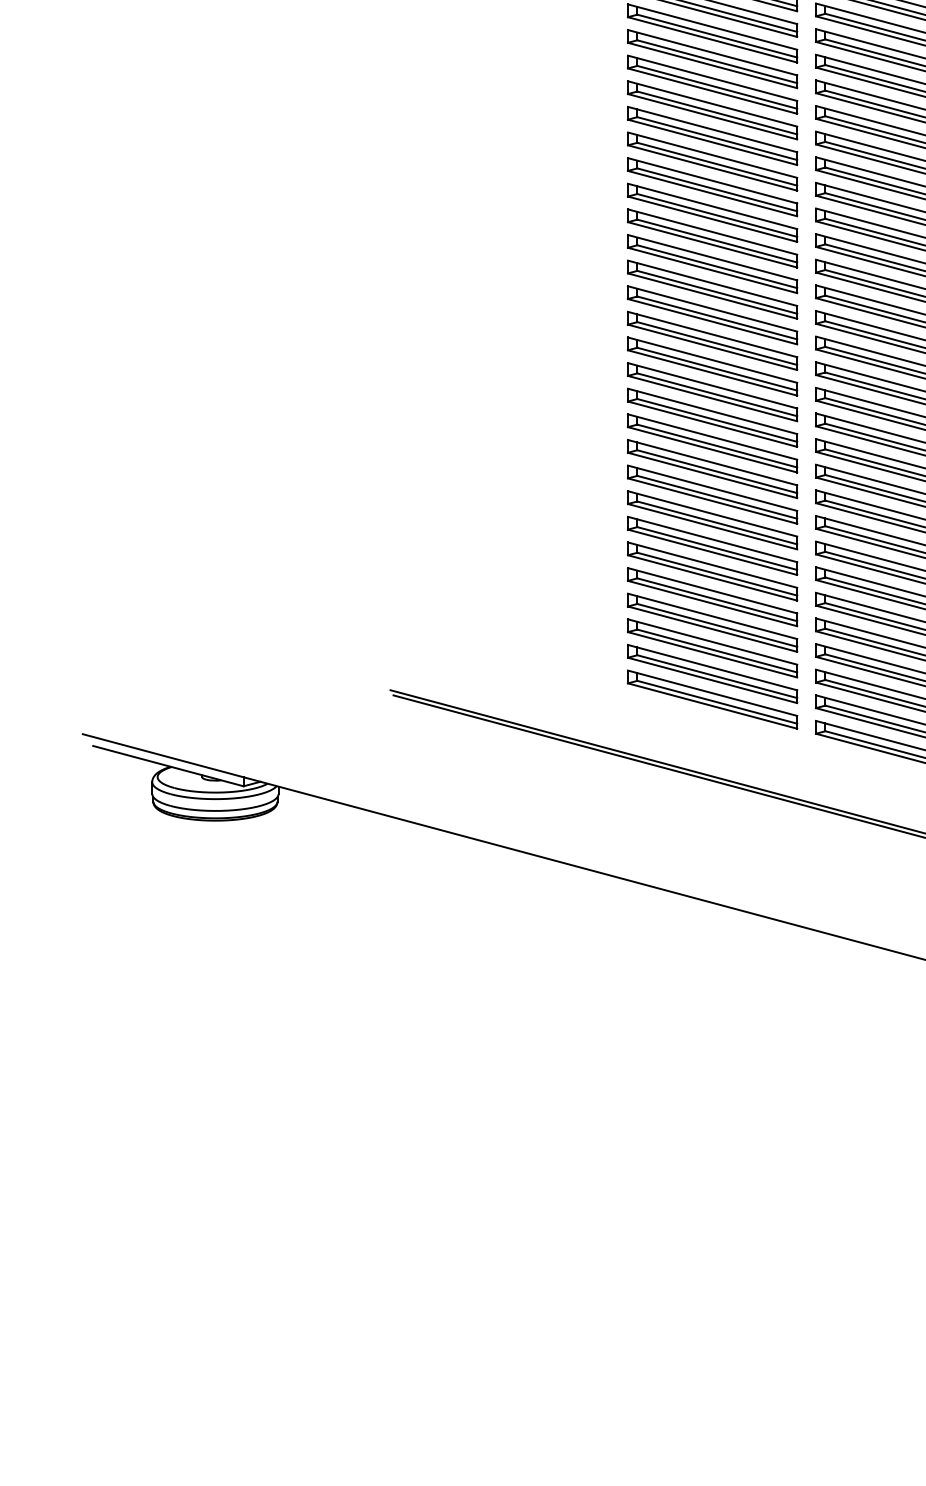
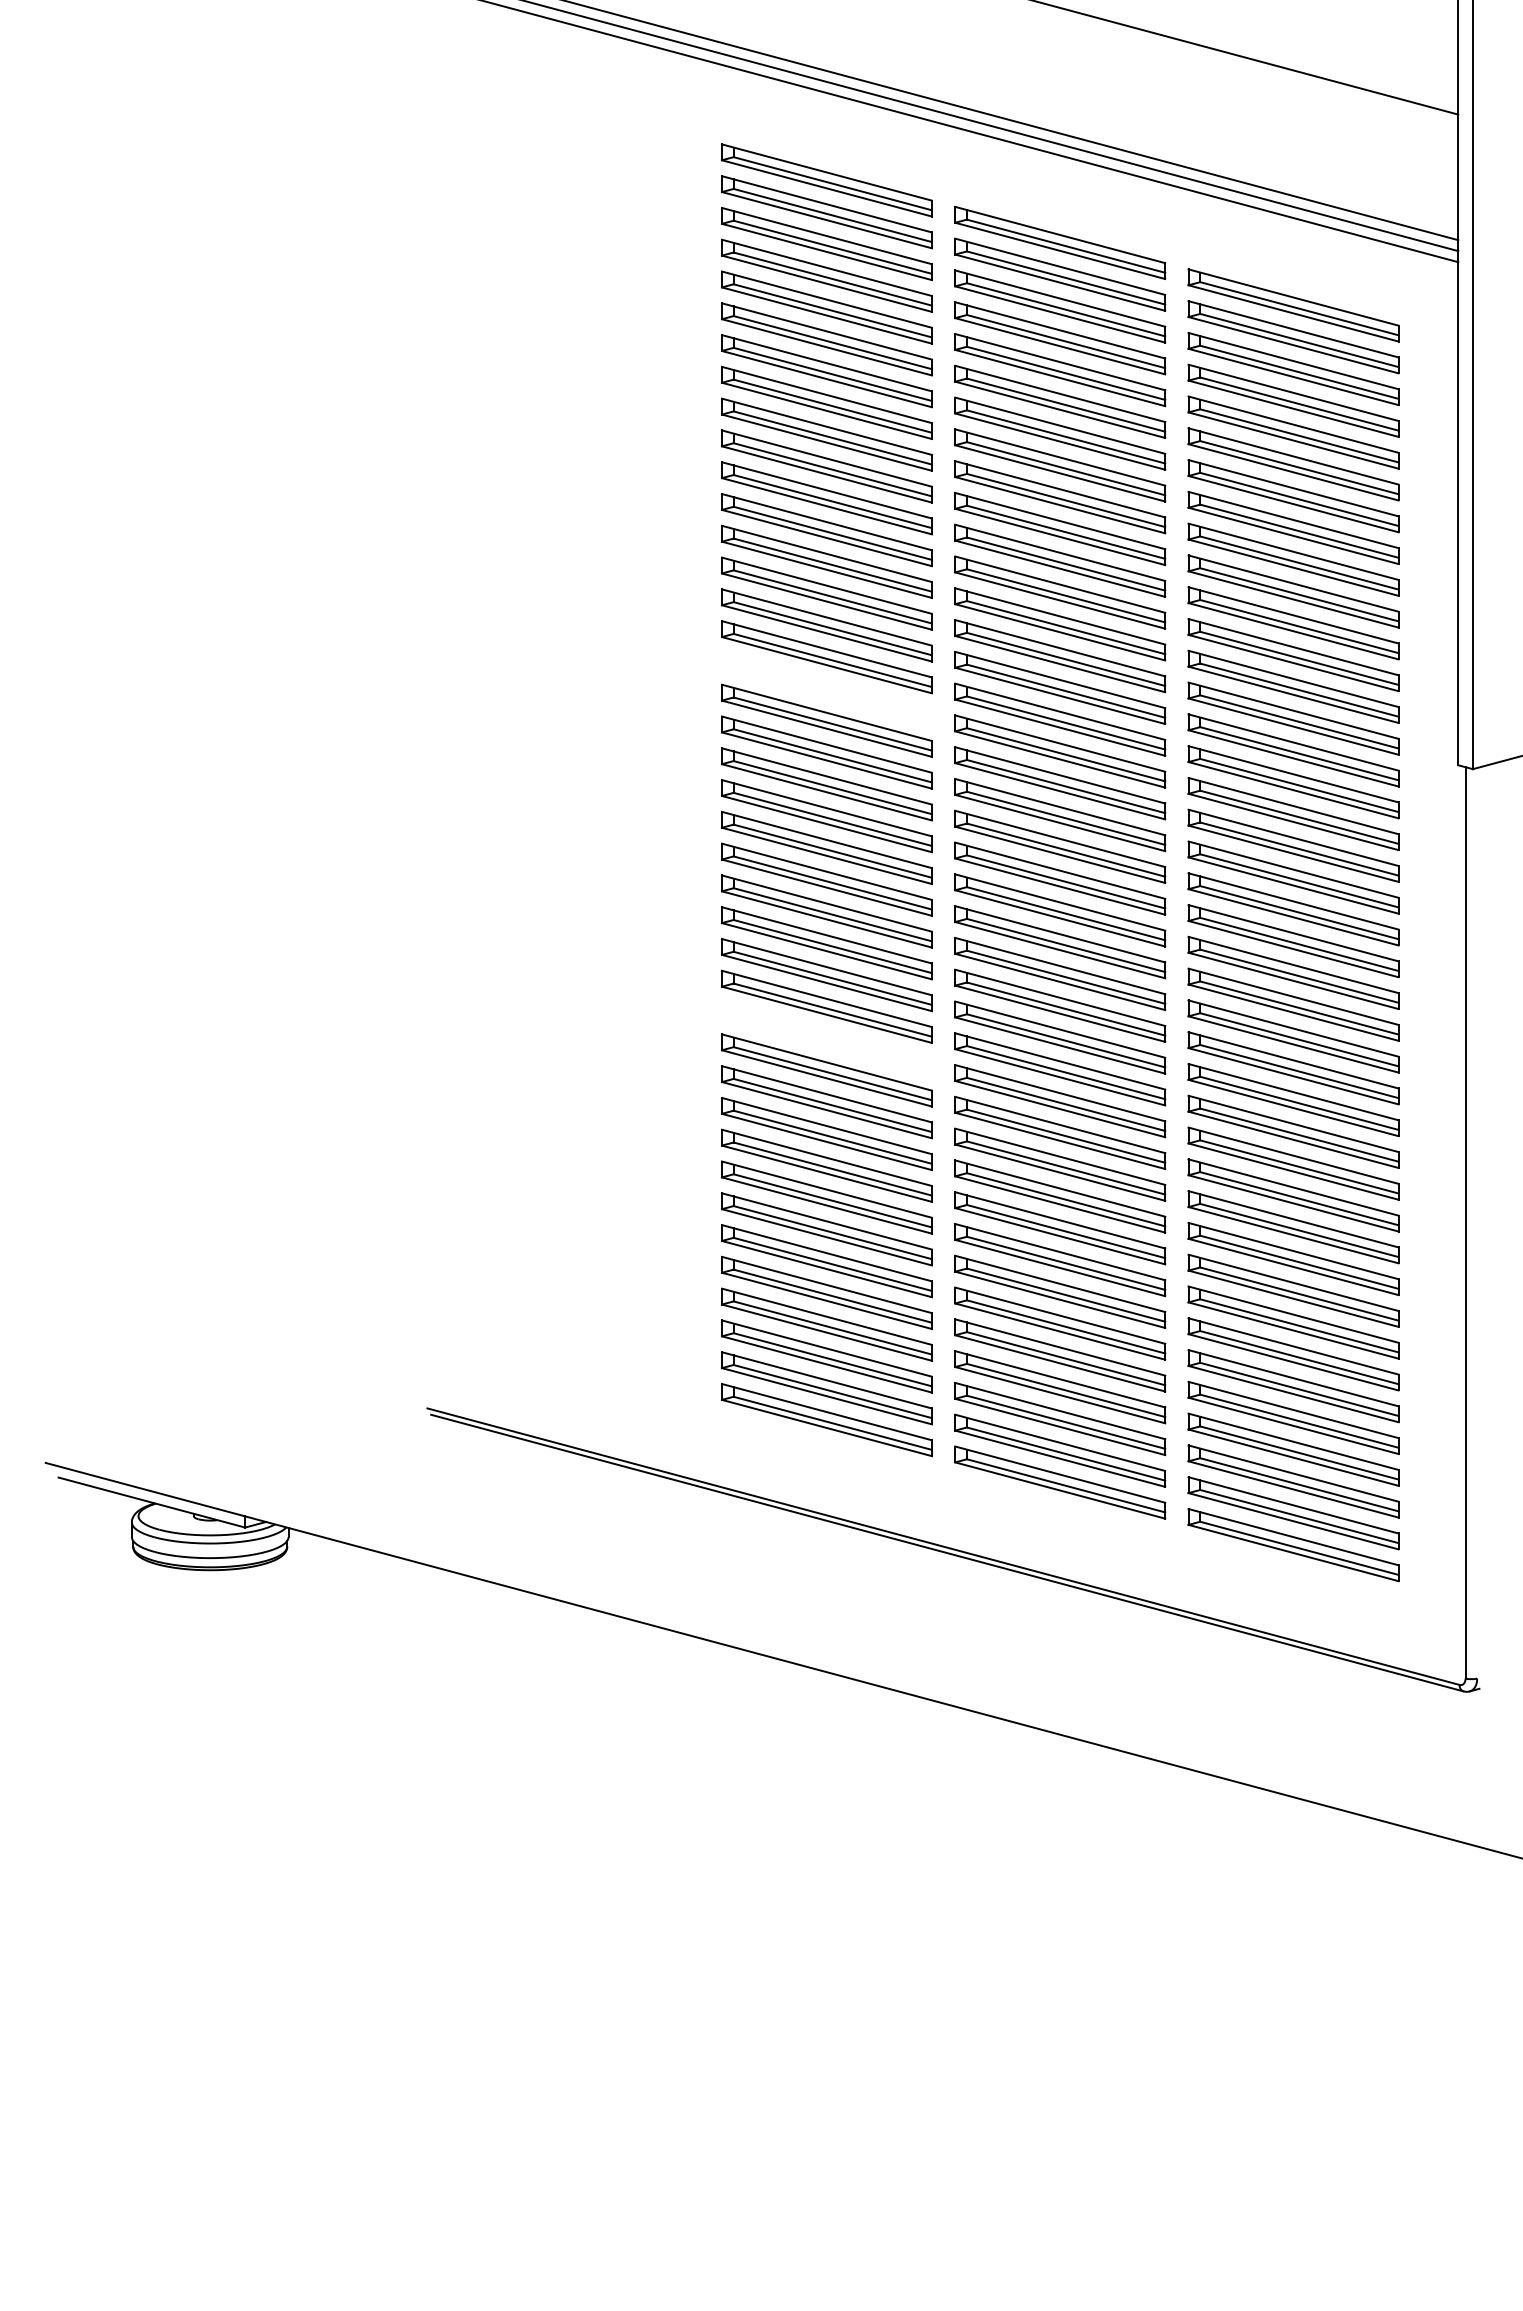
part: (712, 110) -> (826, 689), removed
part: (712, 392) -> (826, 1038), removed

